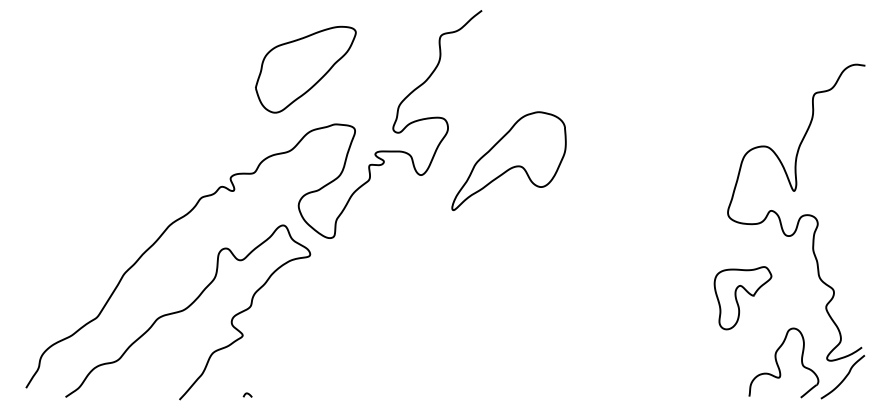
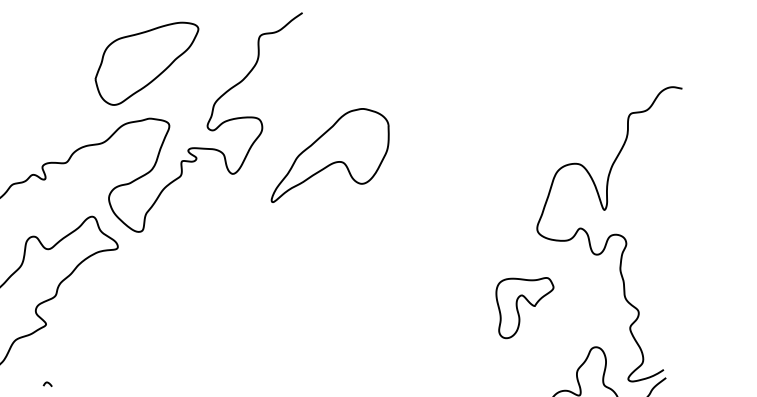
part: (305, 69) -> (146, 63), moved
part: (508, 160) -> (330, 155), moved
part: (742, 298) -> (523, 308), moved

